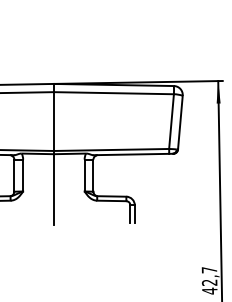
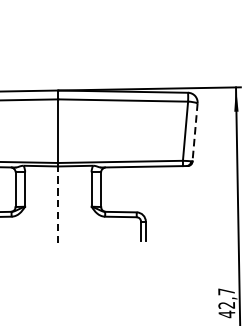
line: (180, 122) -> (195, 132), solid -> dashed
line: (53, 189) -> (57, 204), solid -> dashed

